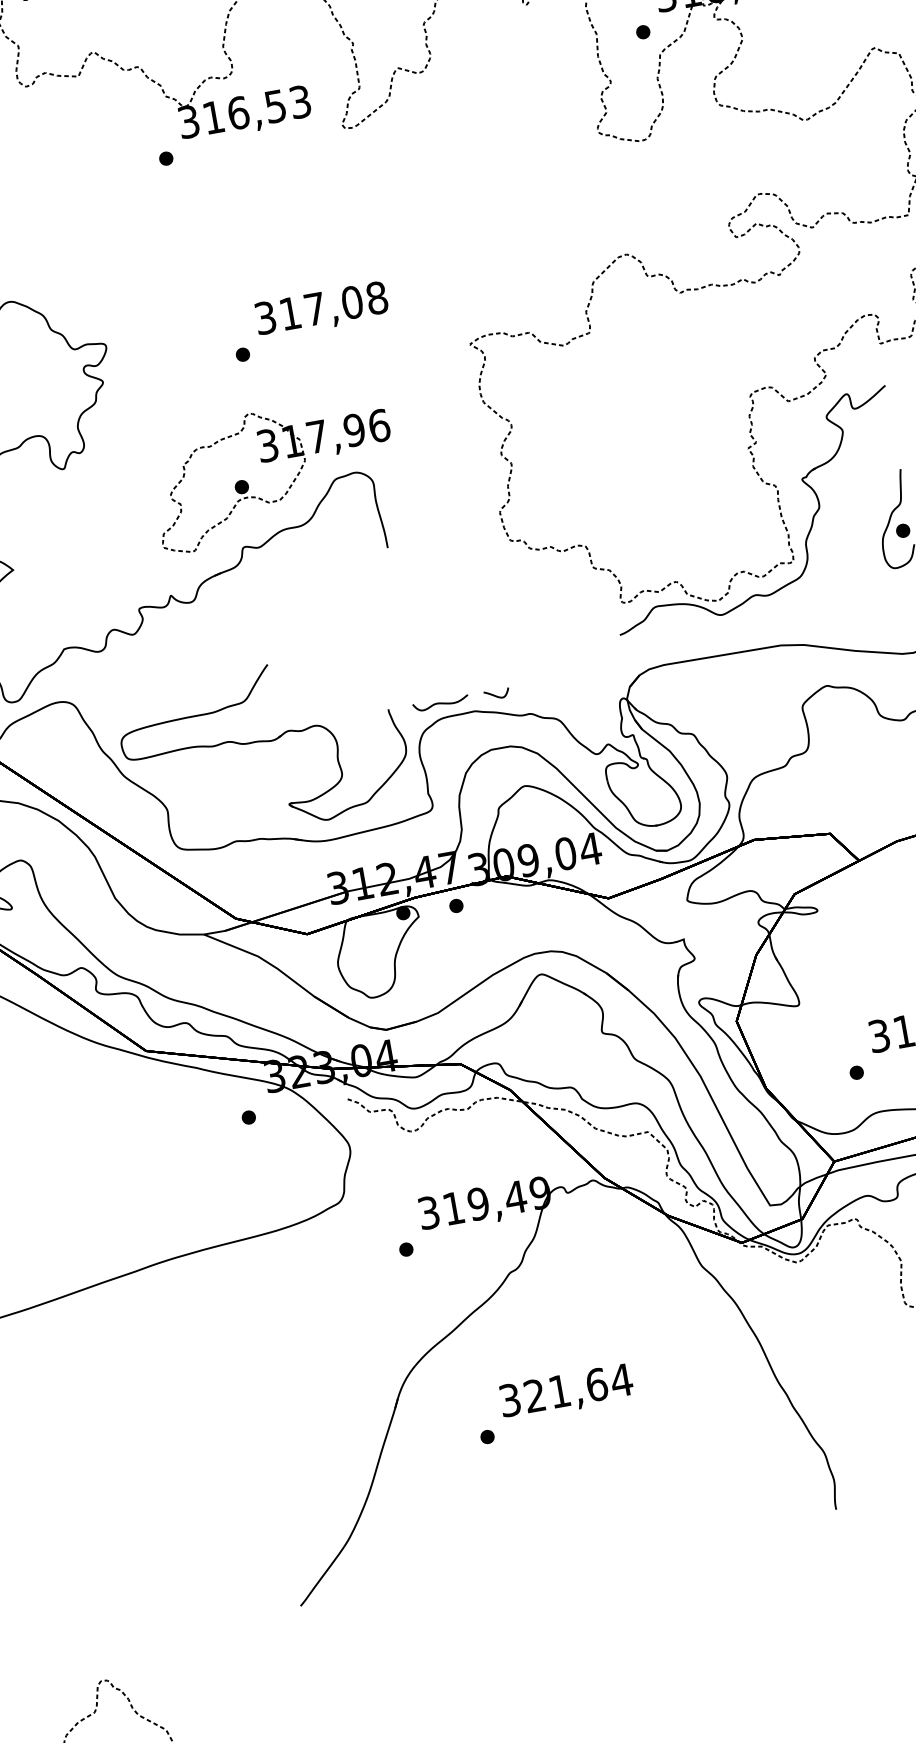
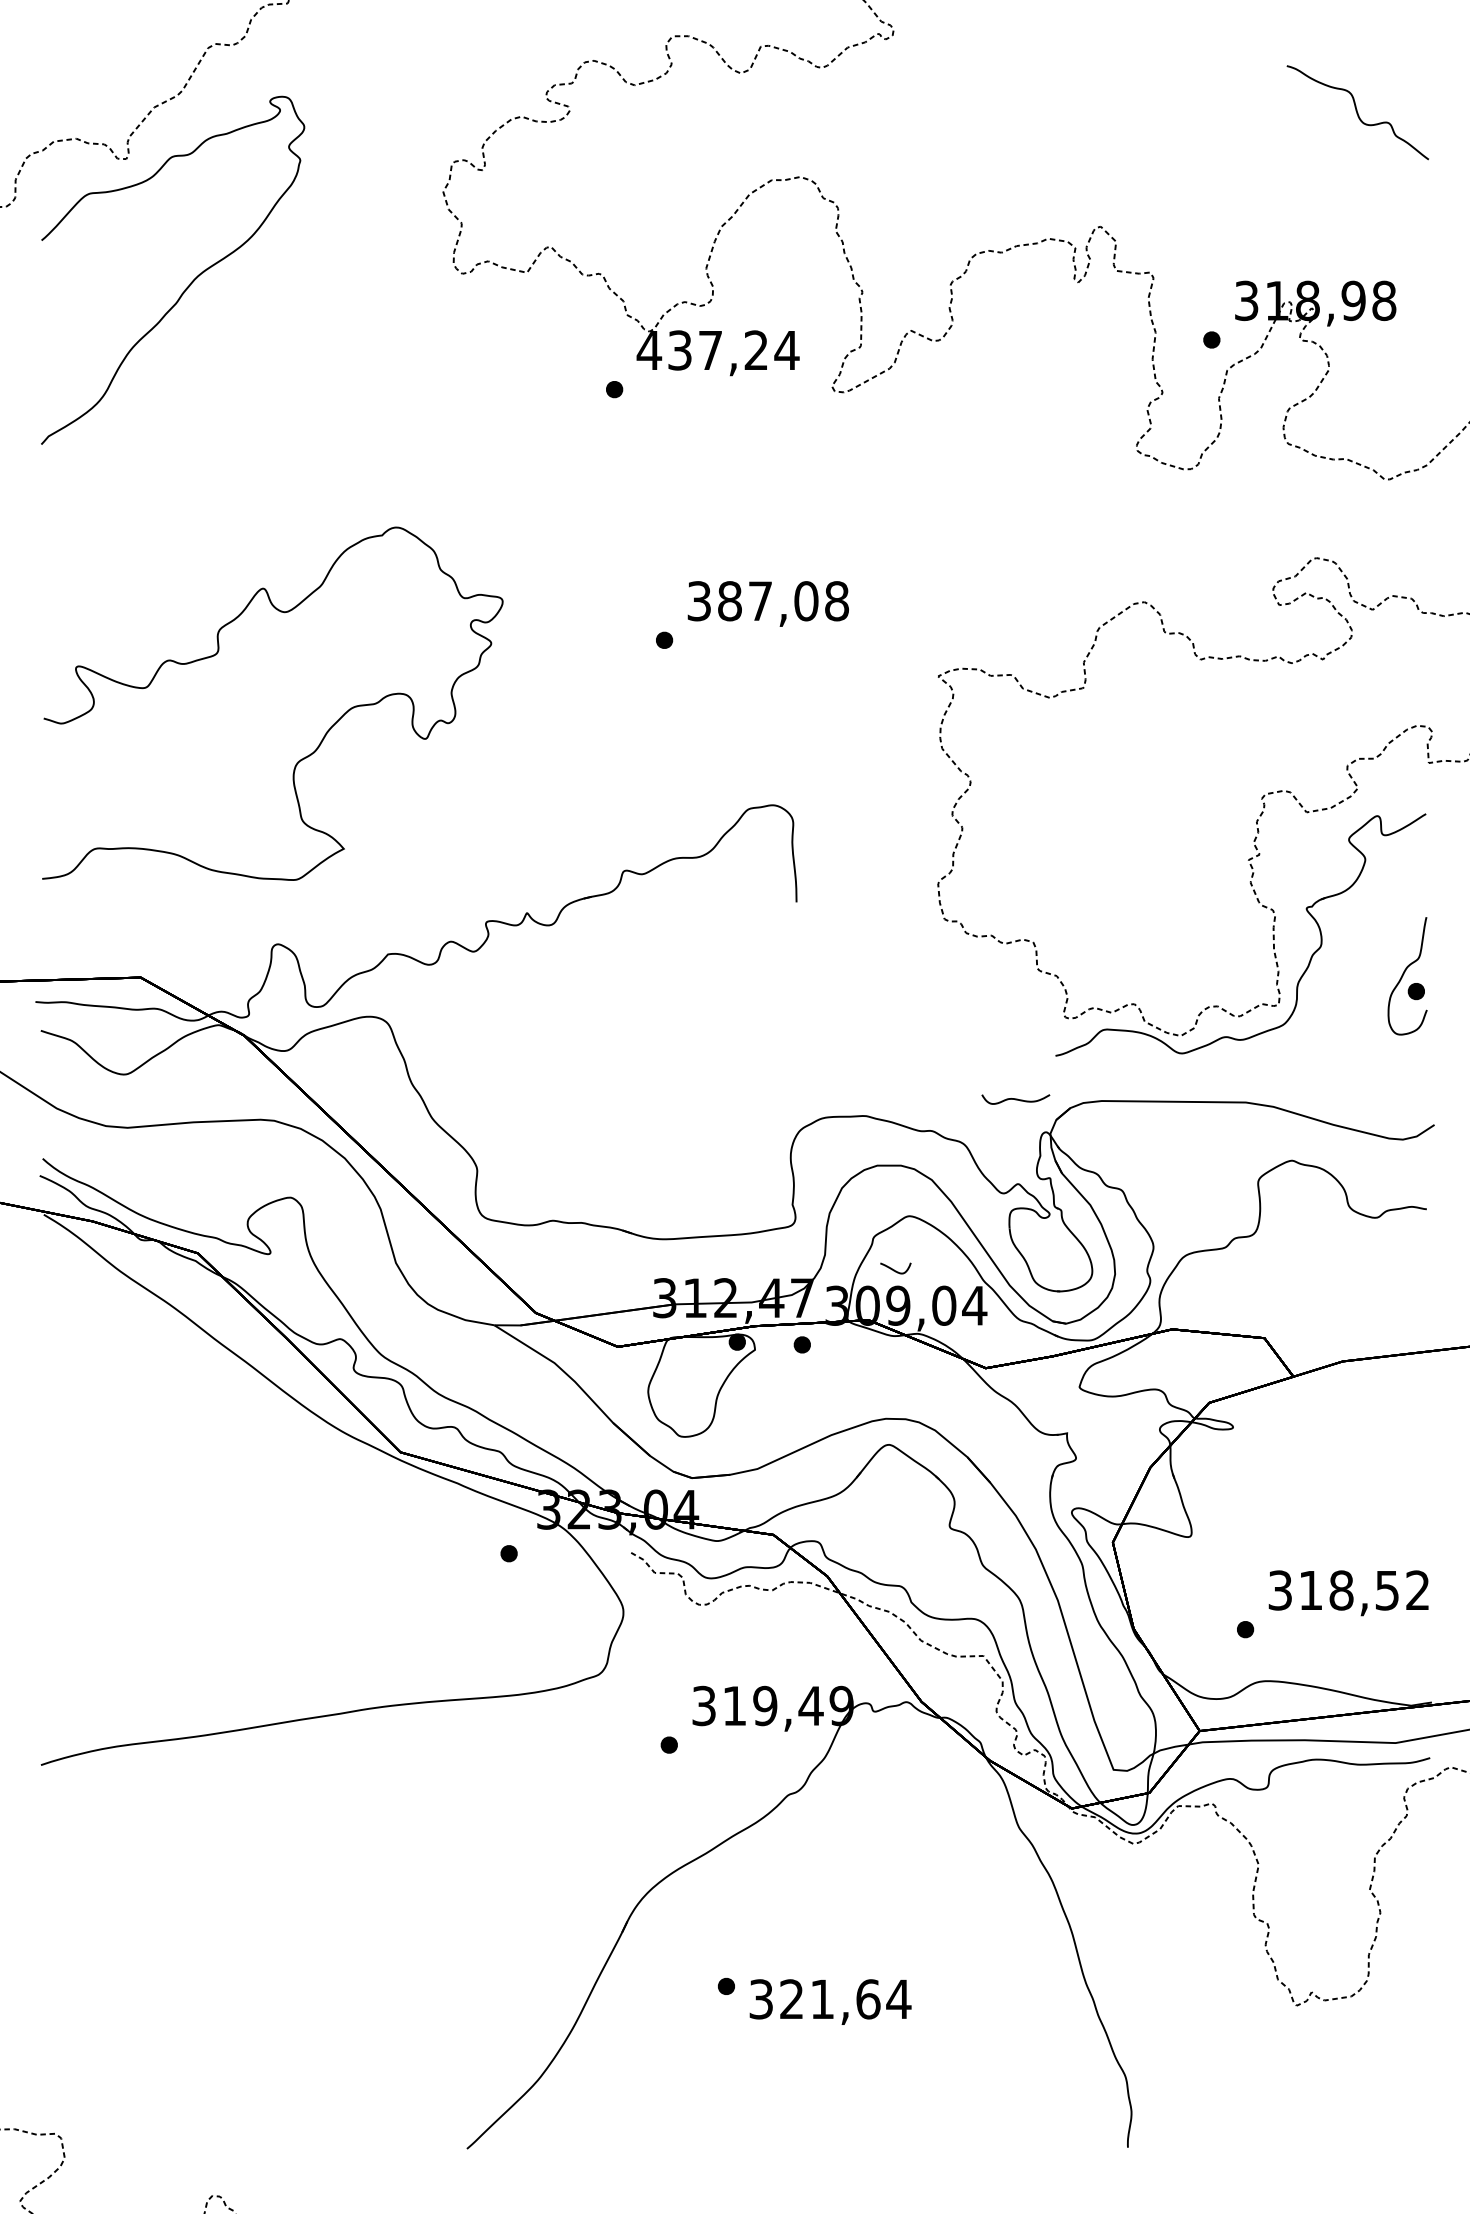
text: (244, 112) -> (717, 350), 316,53 -> 437,24
text: (290, 313) -> (729, 601), 317,08 -> 387,08
part: (271, 461) -> (675, 774), removed
curve: (495, 695) -> (894, 1269), moved
curve: (440, 703) -> (1015, 1099), moved
part: (265, 742) -> (608, 1108), removed
text: (566, 1392) -> (830, 2001), moved

